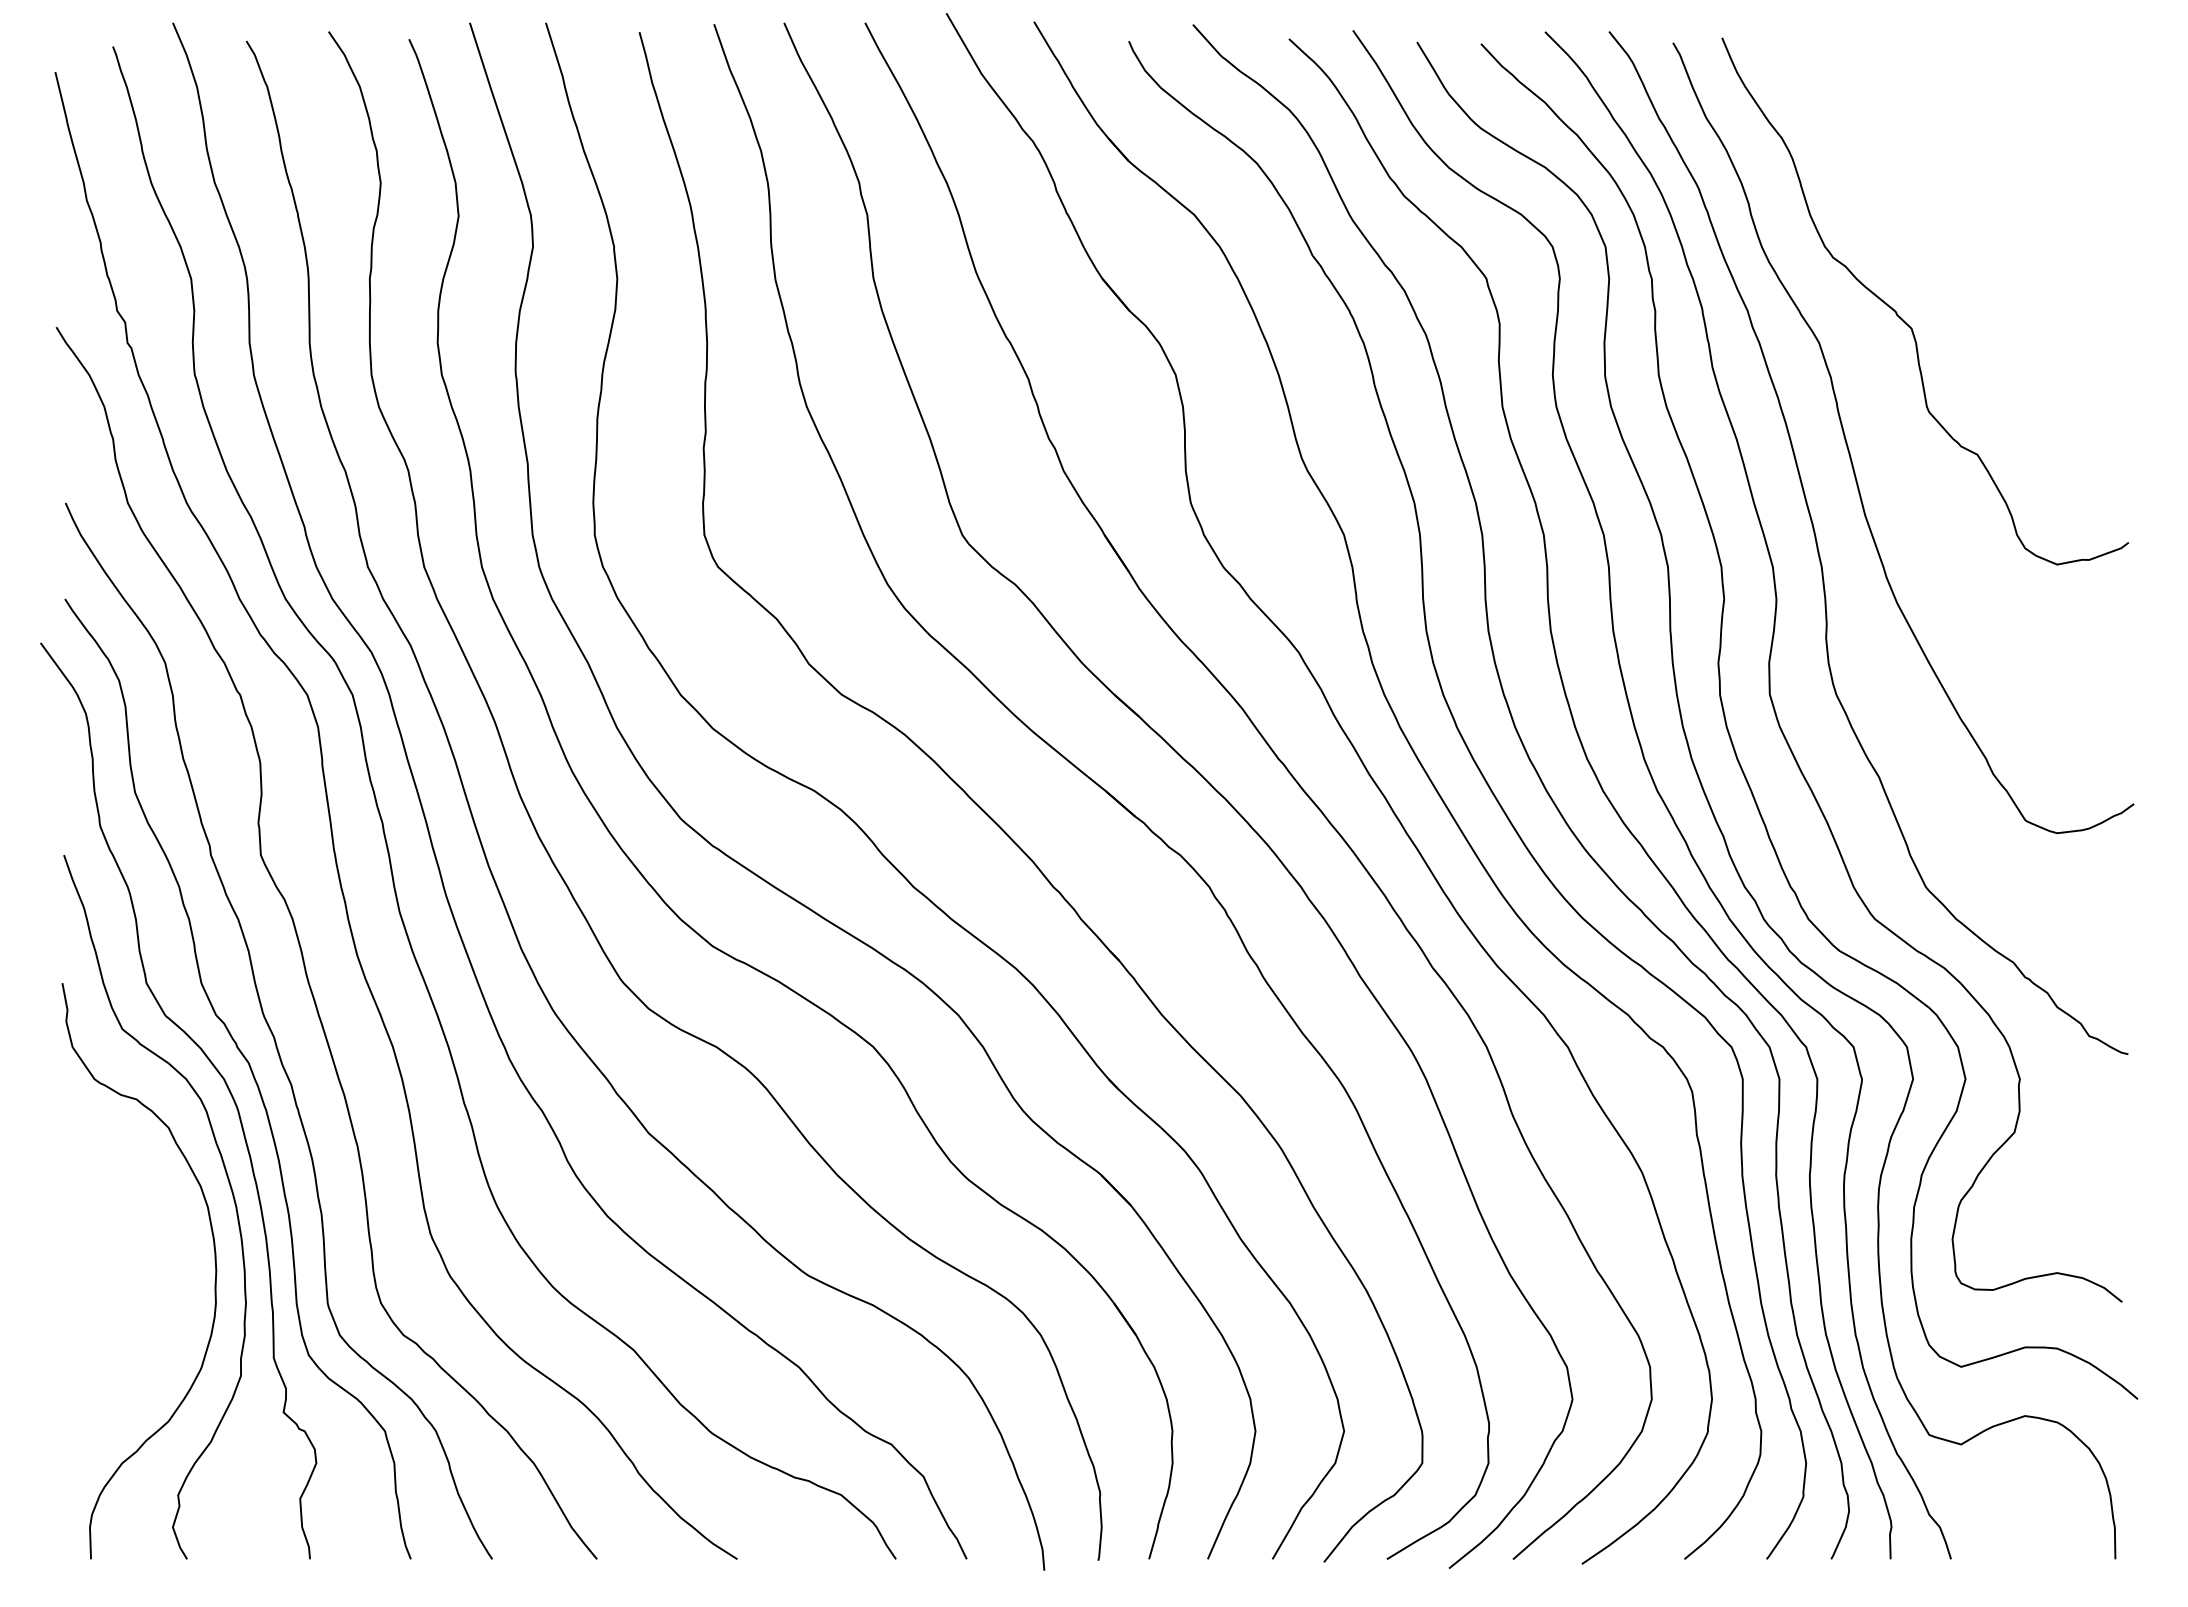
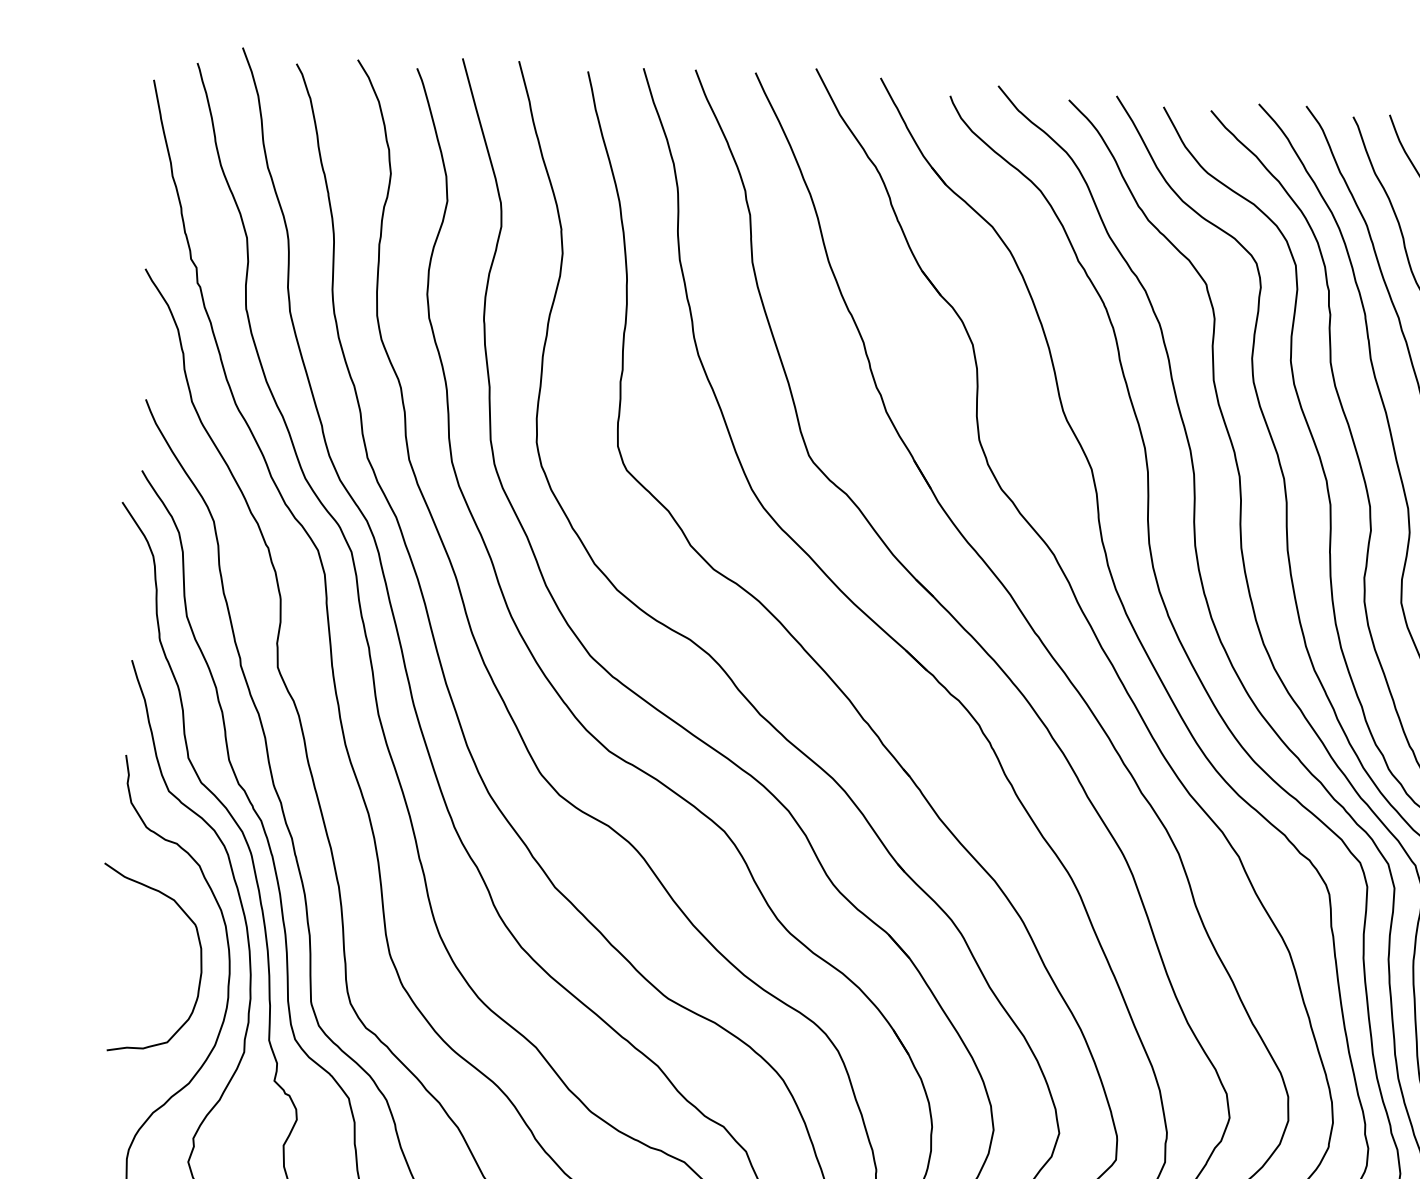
curve: (175, 1246) -> (200, 954), added

